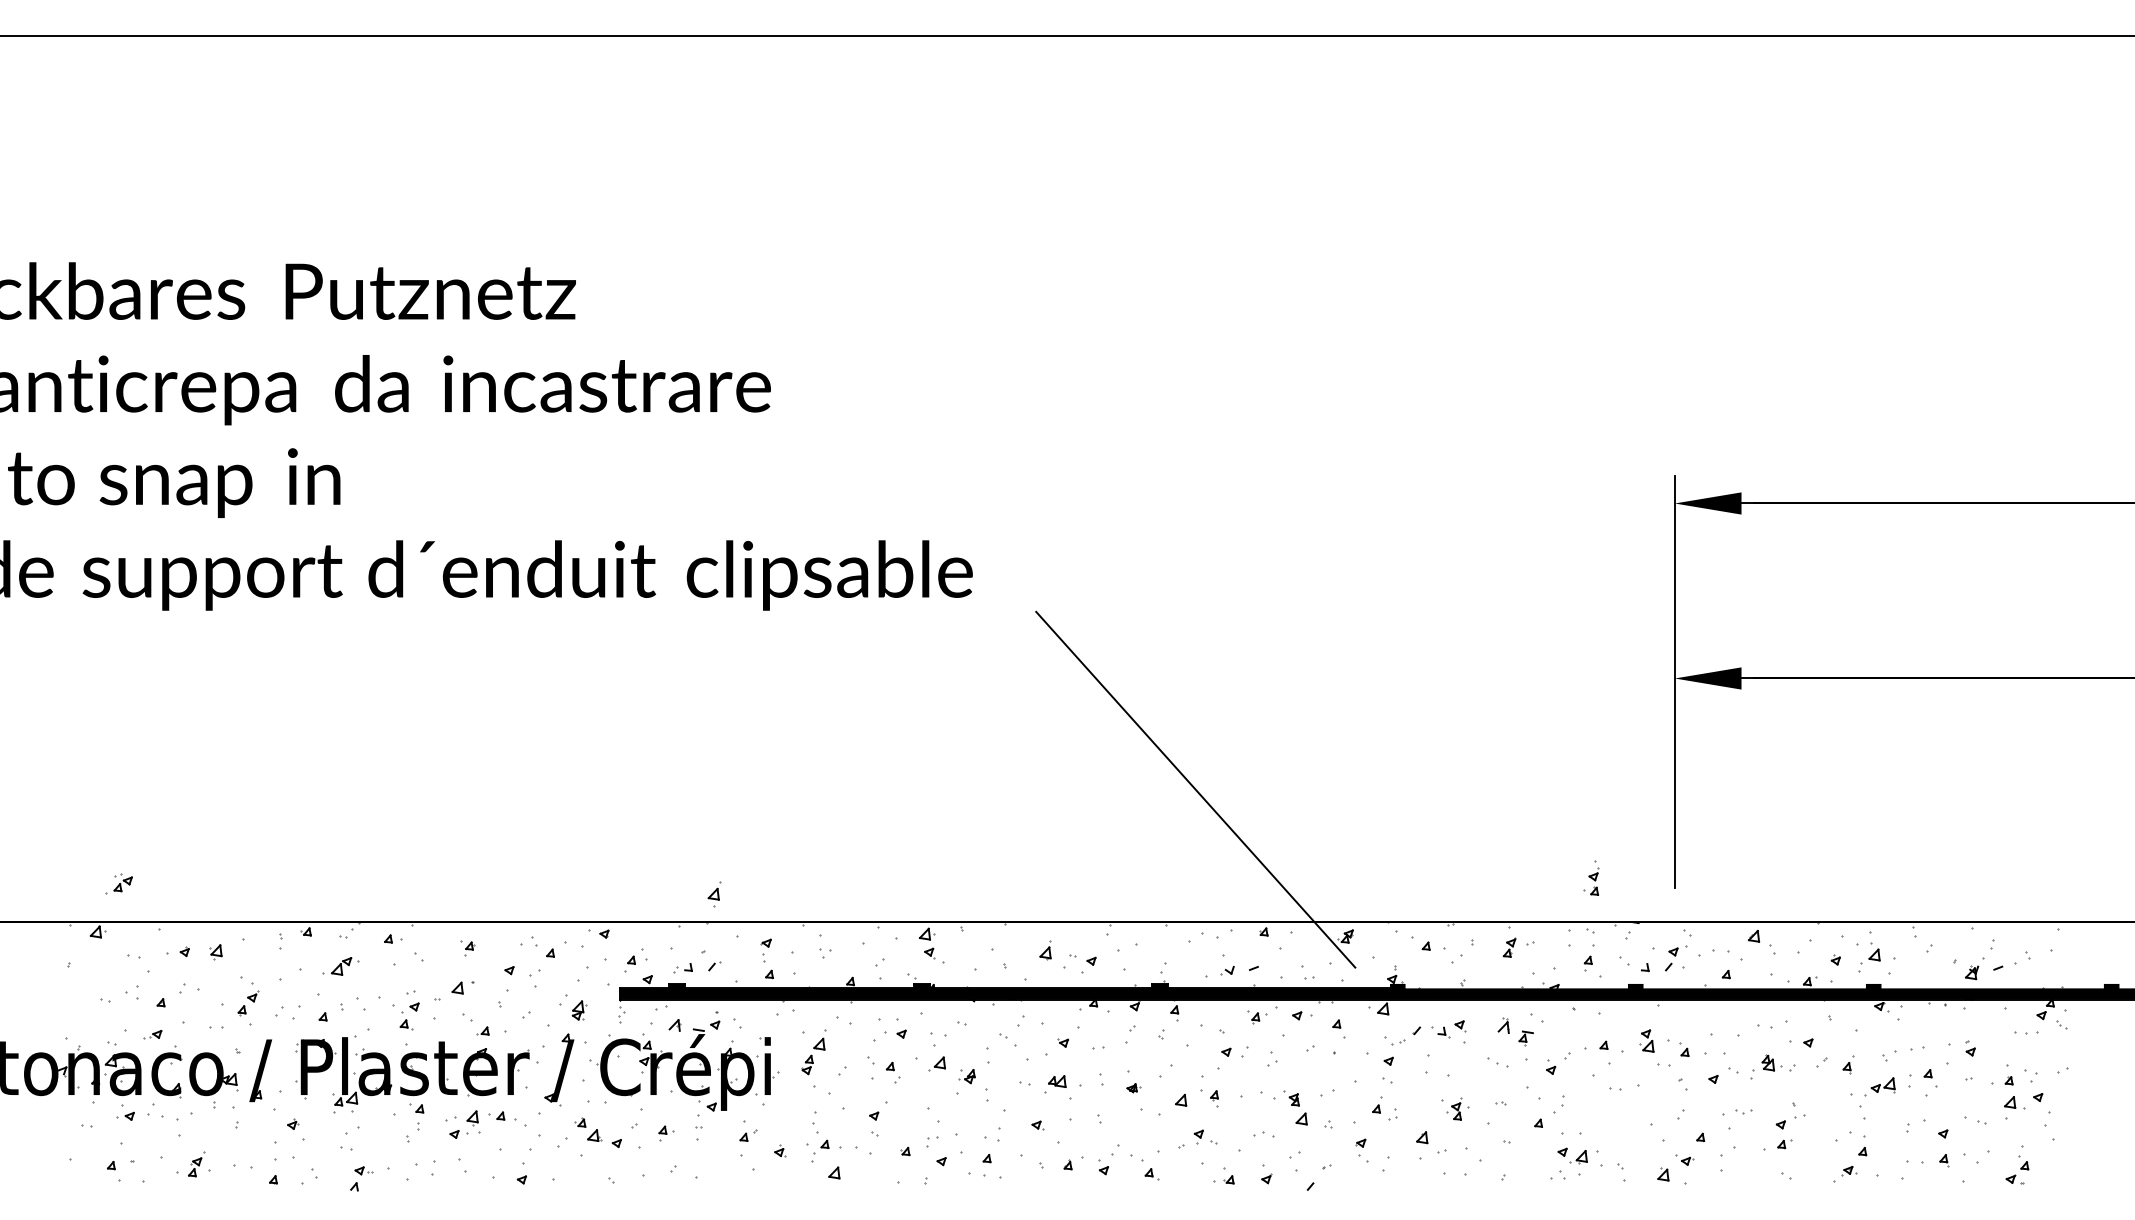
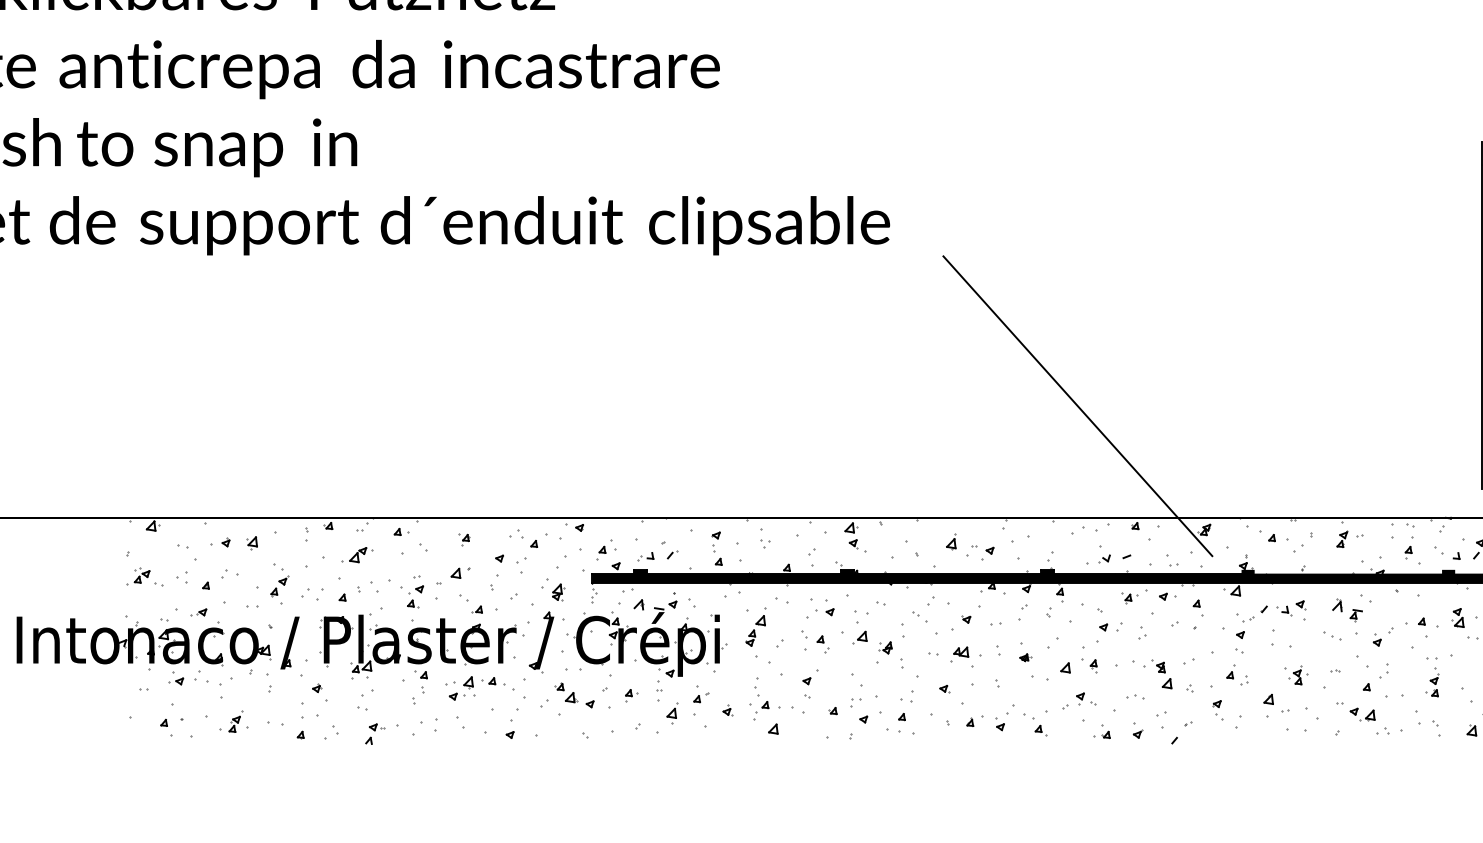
part: (1591, 877) -> (1432, 681), moved
part: (118, 883) -> (138, 576), moved
part: (714, 894) -> (672, 713), moved
part: (1572, 1155) -> (1362, 714), moved

